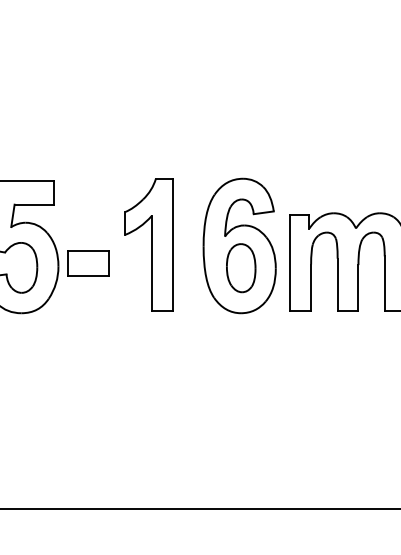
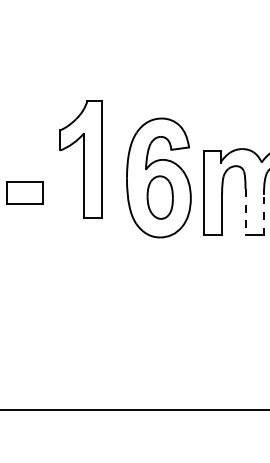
part: (148, 244) -> (80, 158), moved
line: (337, 285) -> (245, 212), solid -> dashed
line: (358, 288) -> (263, 215), solid -> dashed

